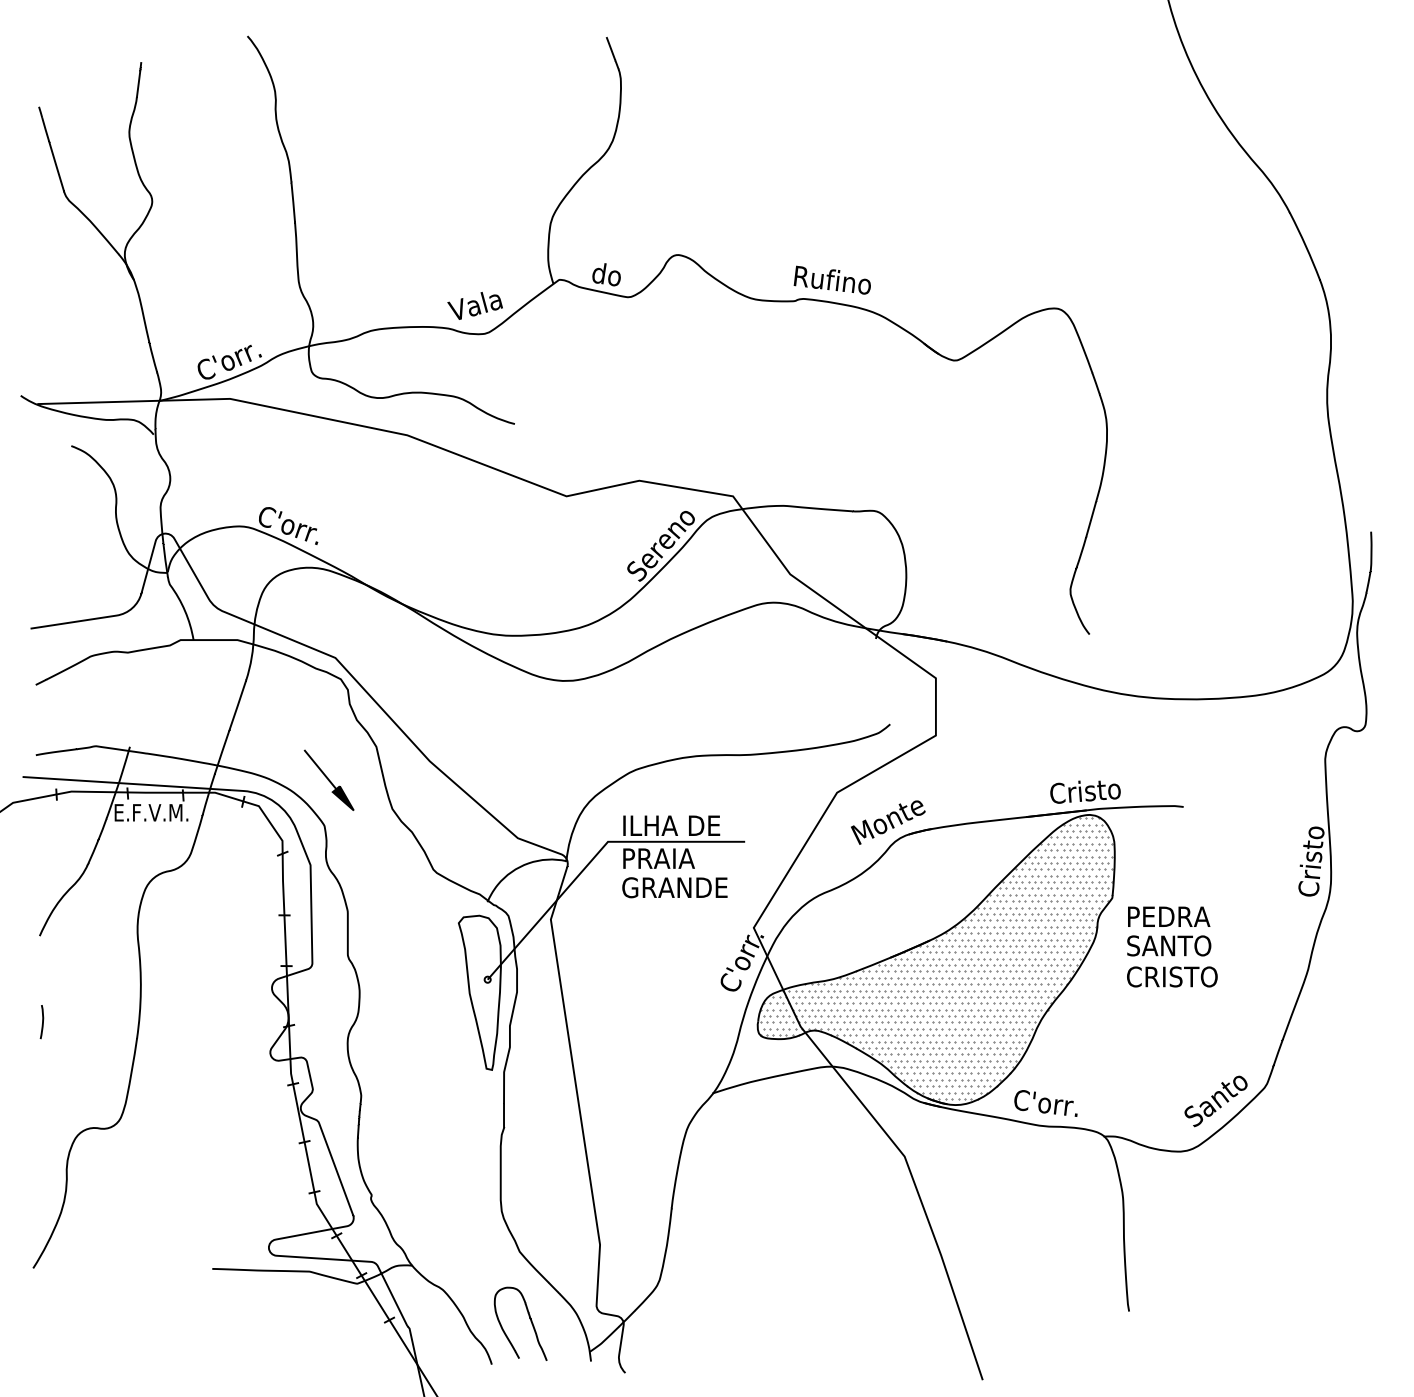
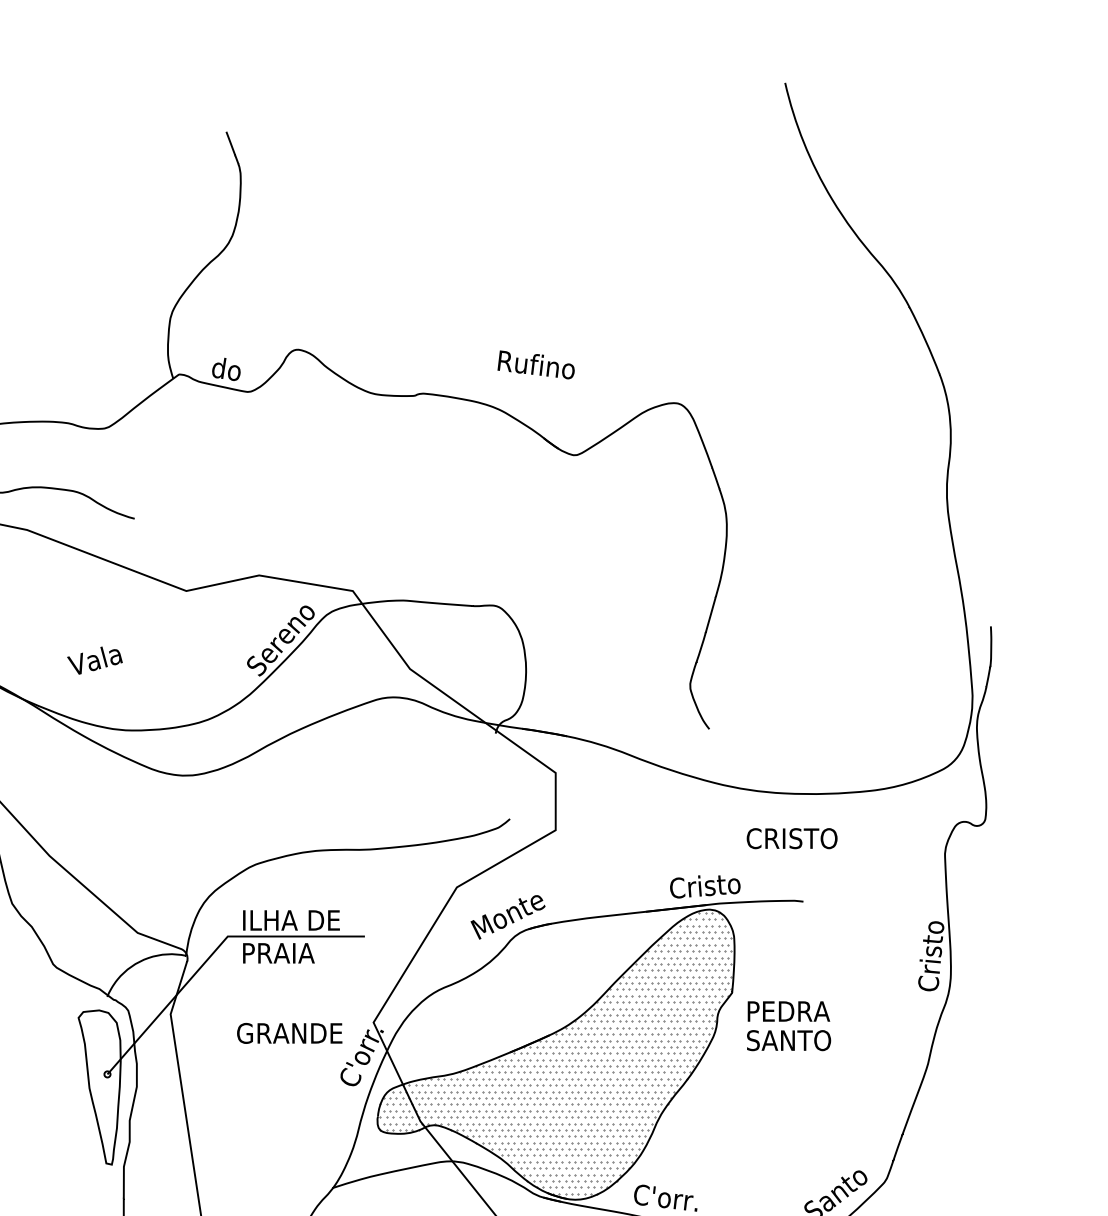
text: (831, 279) -> (535, 364), moved
text: (474, 305) -> (94, 660), moved
text: (674, 887) -> (289, 1033), moved
text: (1172, 976) -> (792, 838), moved

